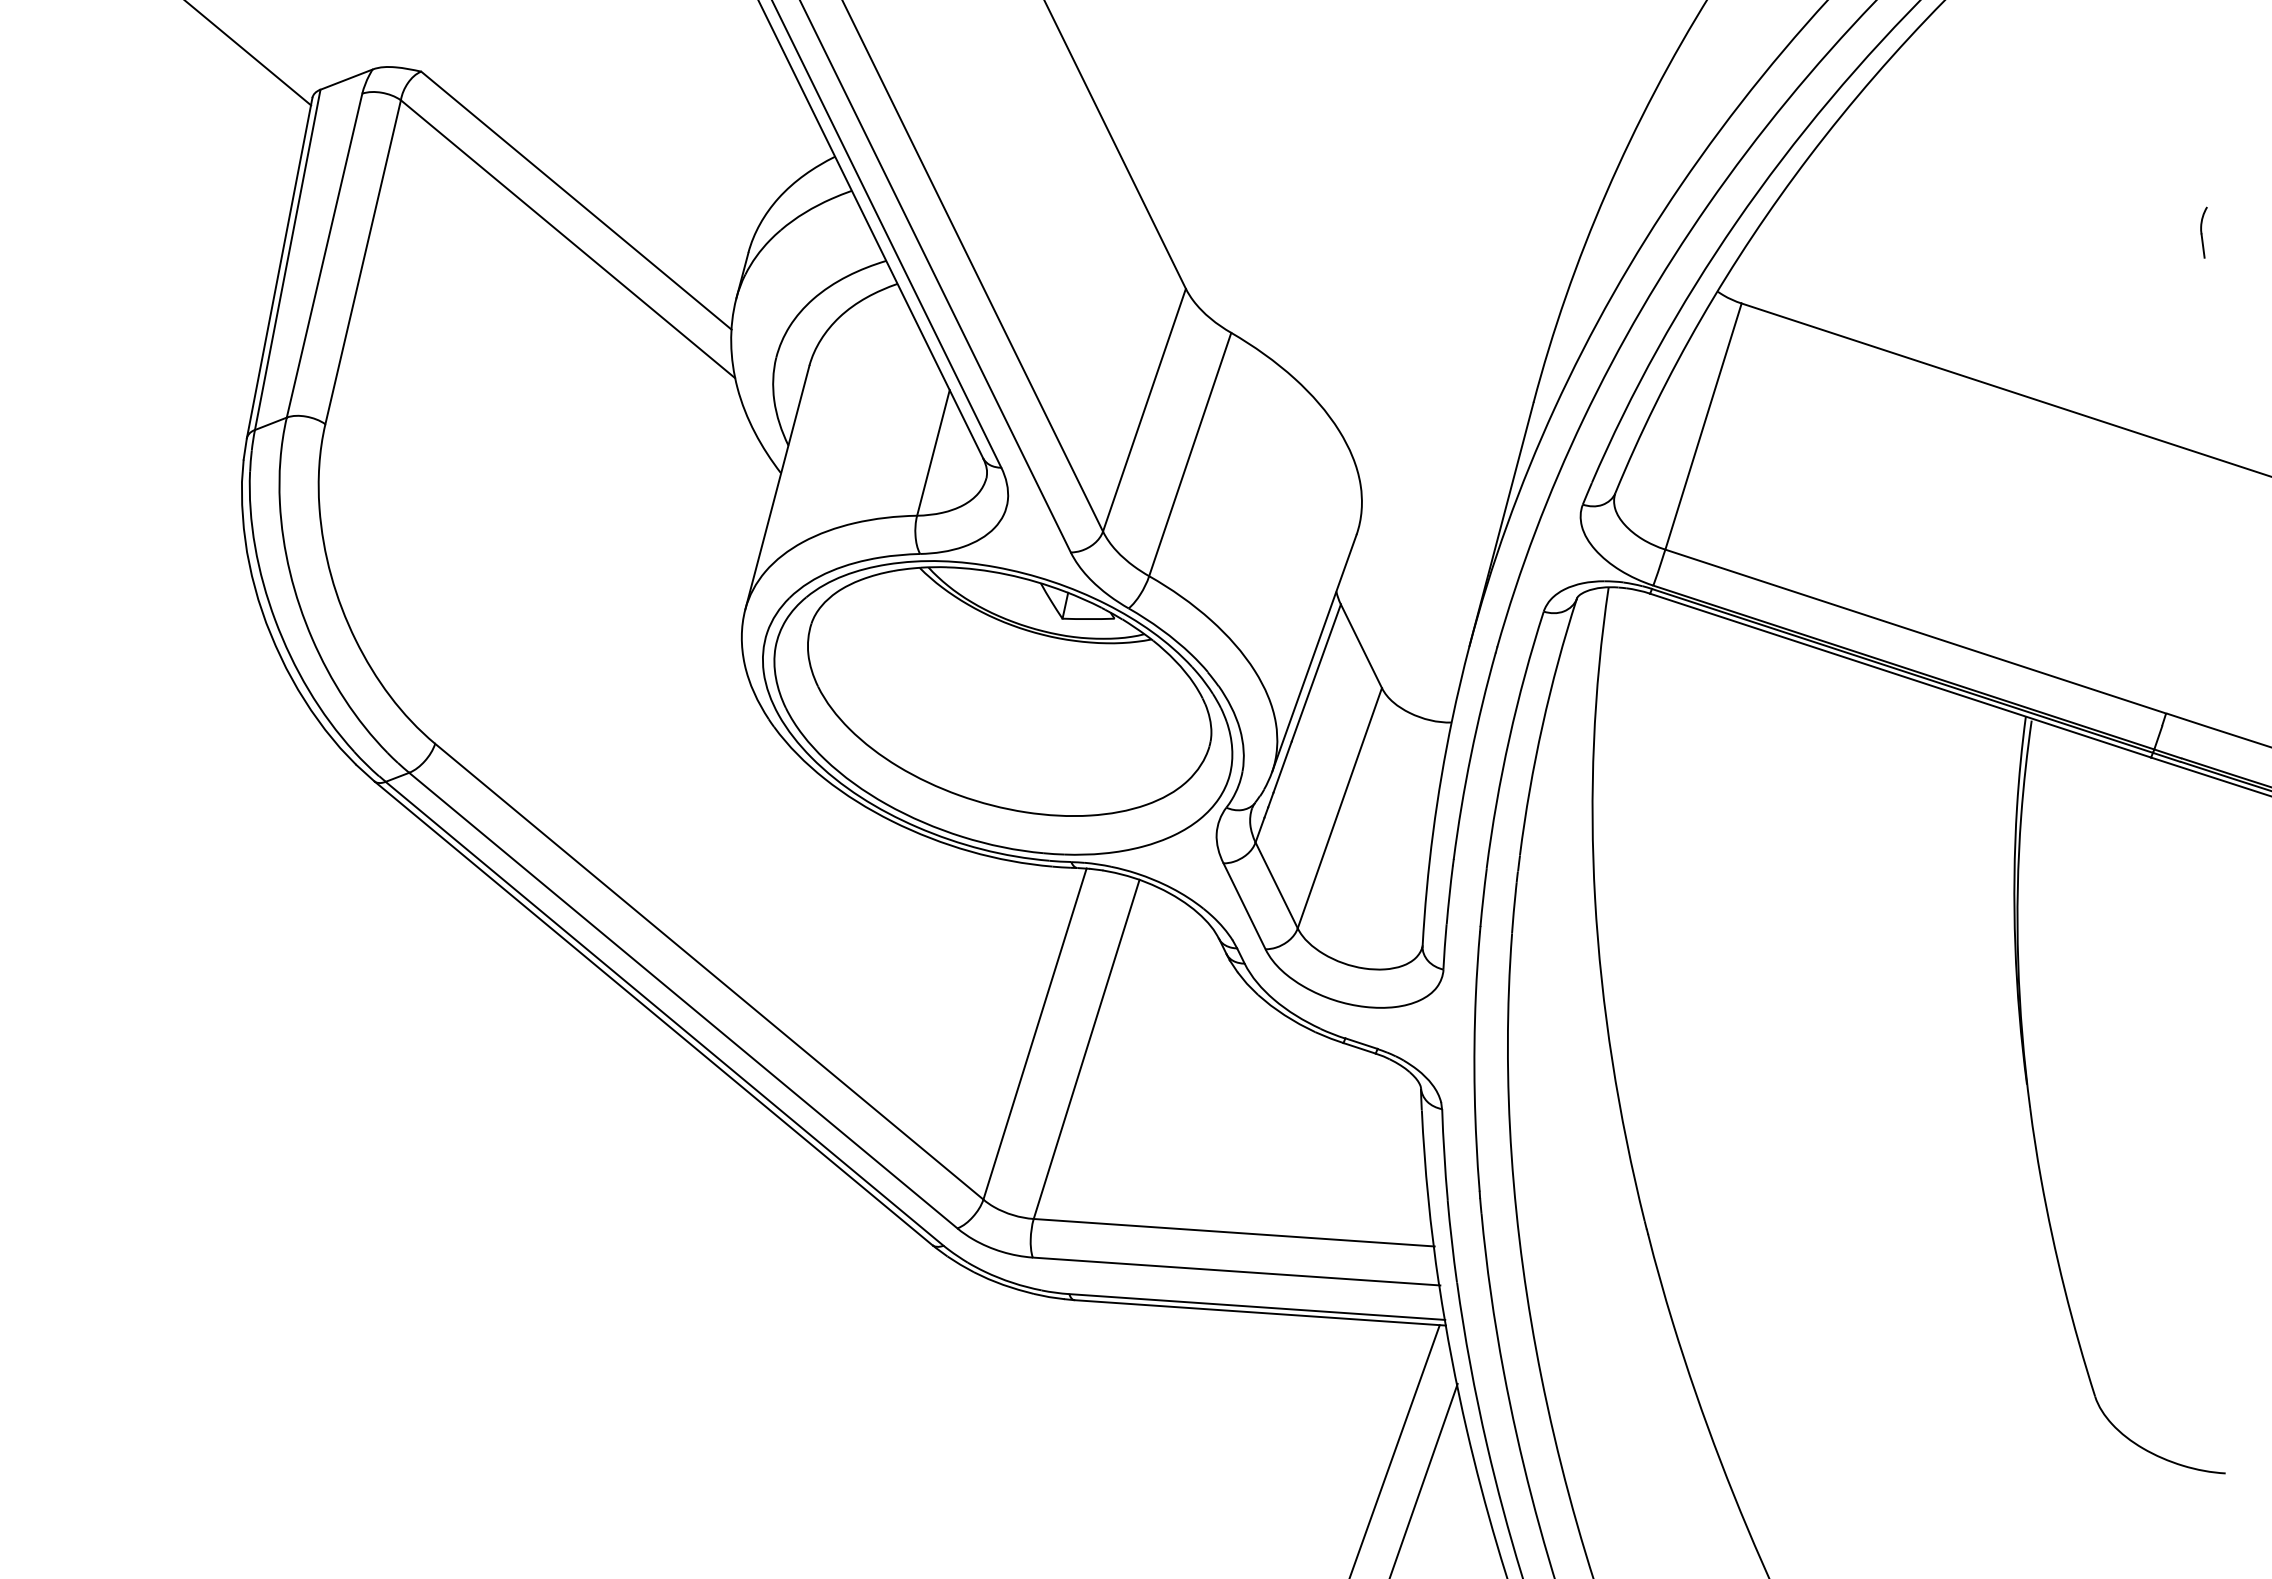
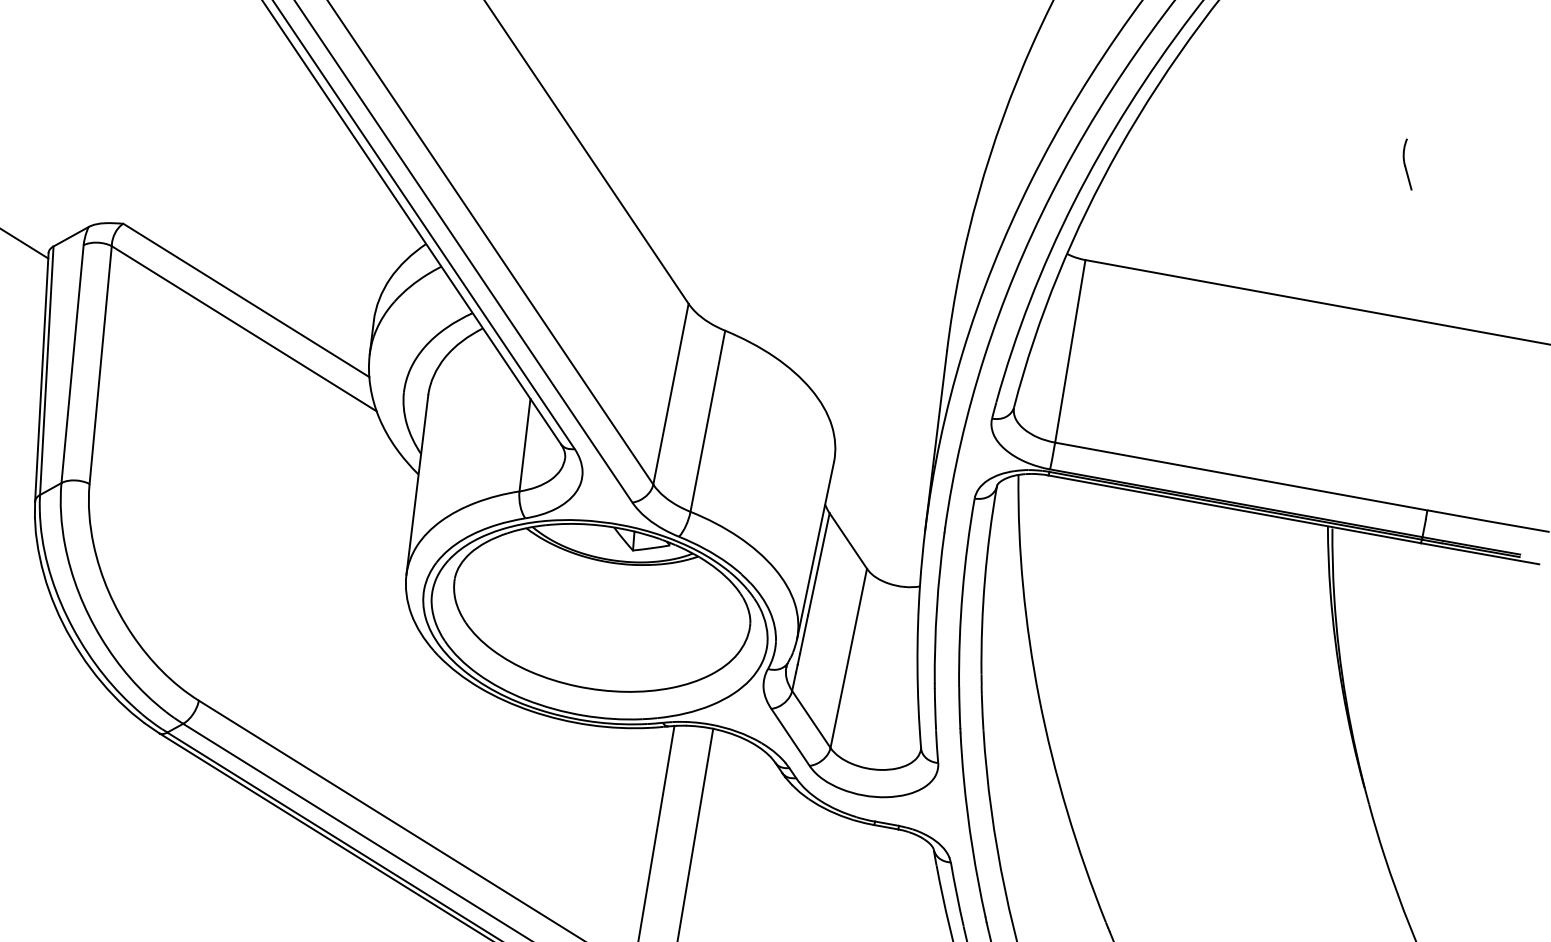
part: (2203, 232) -> (1407, 164), size x1.4

